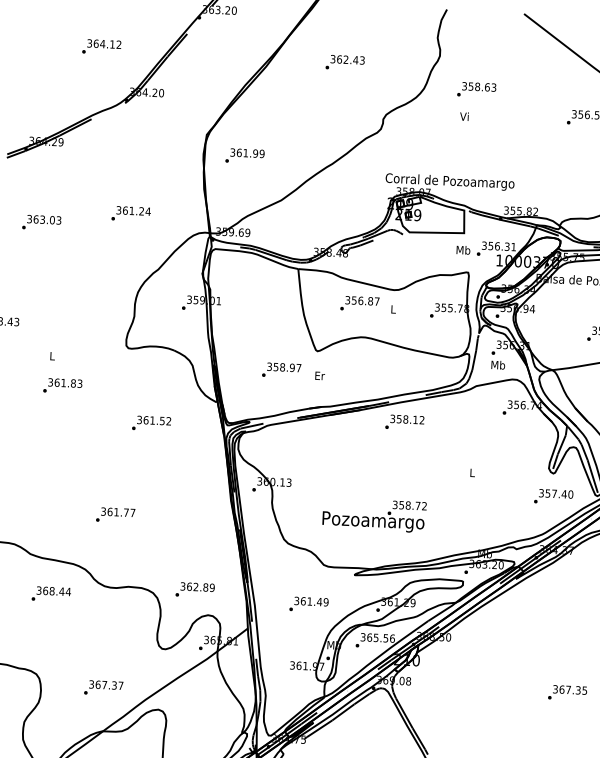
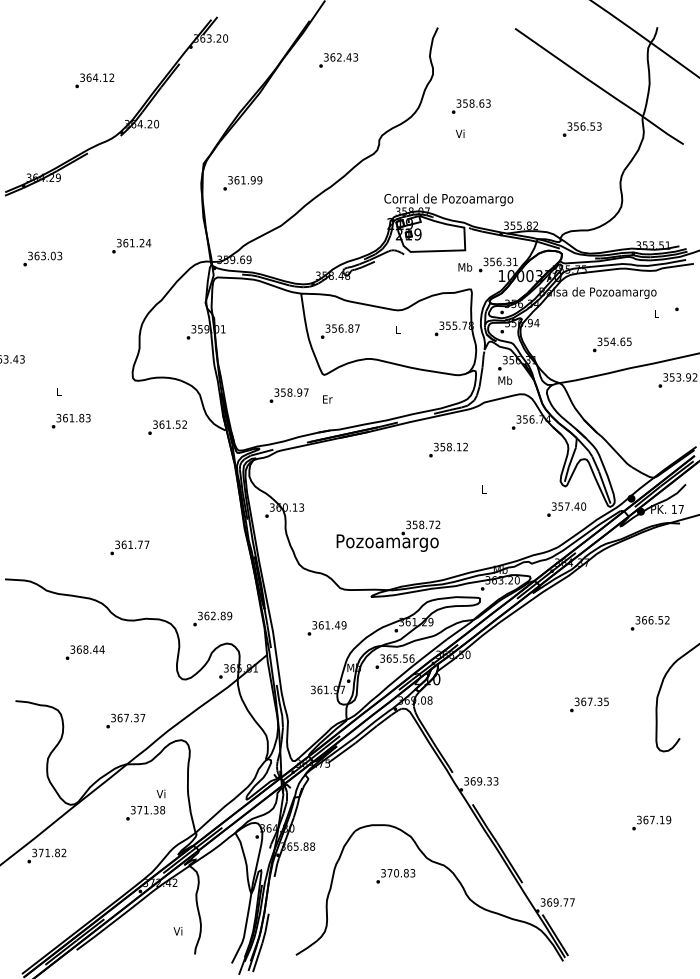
text: (345, 62) -> (338, 60), moved
text: (360, 303) -> (340, 331), moved
text: (404, 421) -> (448, 449), moved
text: (151, 423) -> (167, 427), moved
text: (50, 594) -> (84, 652), moved

